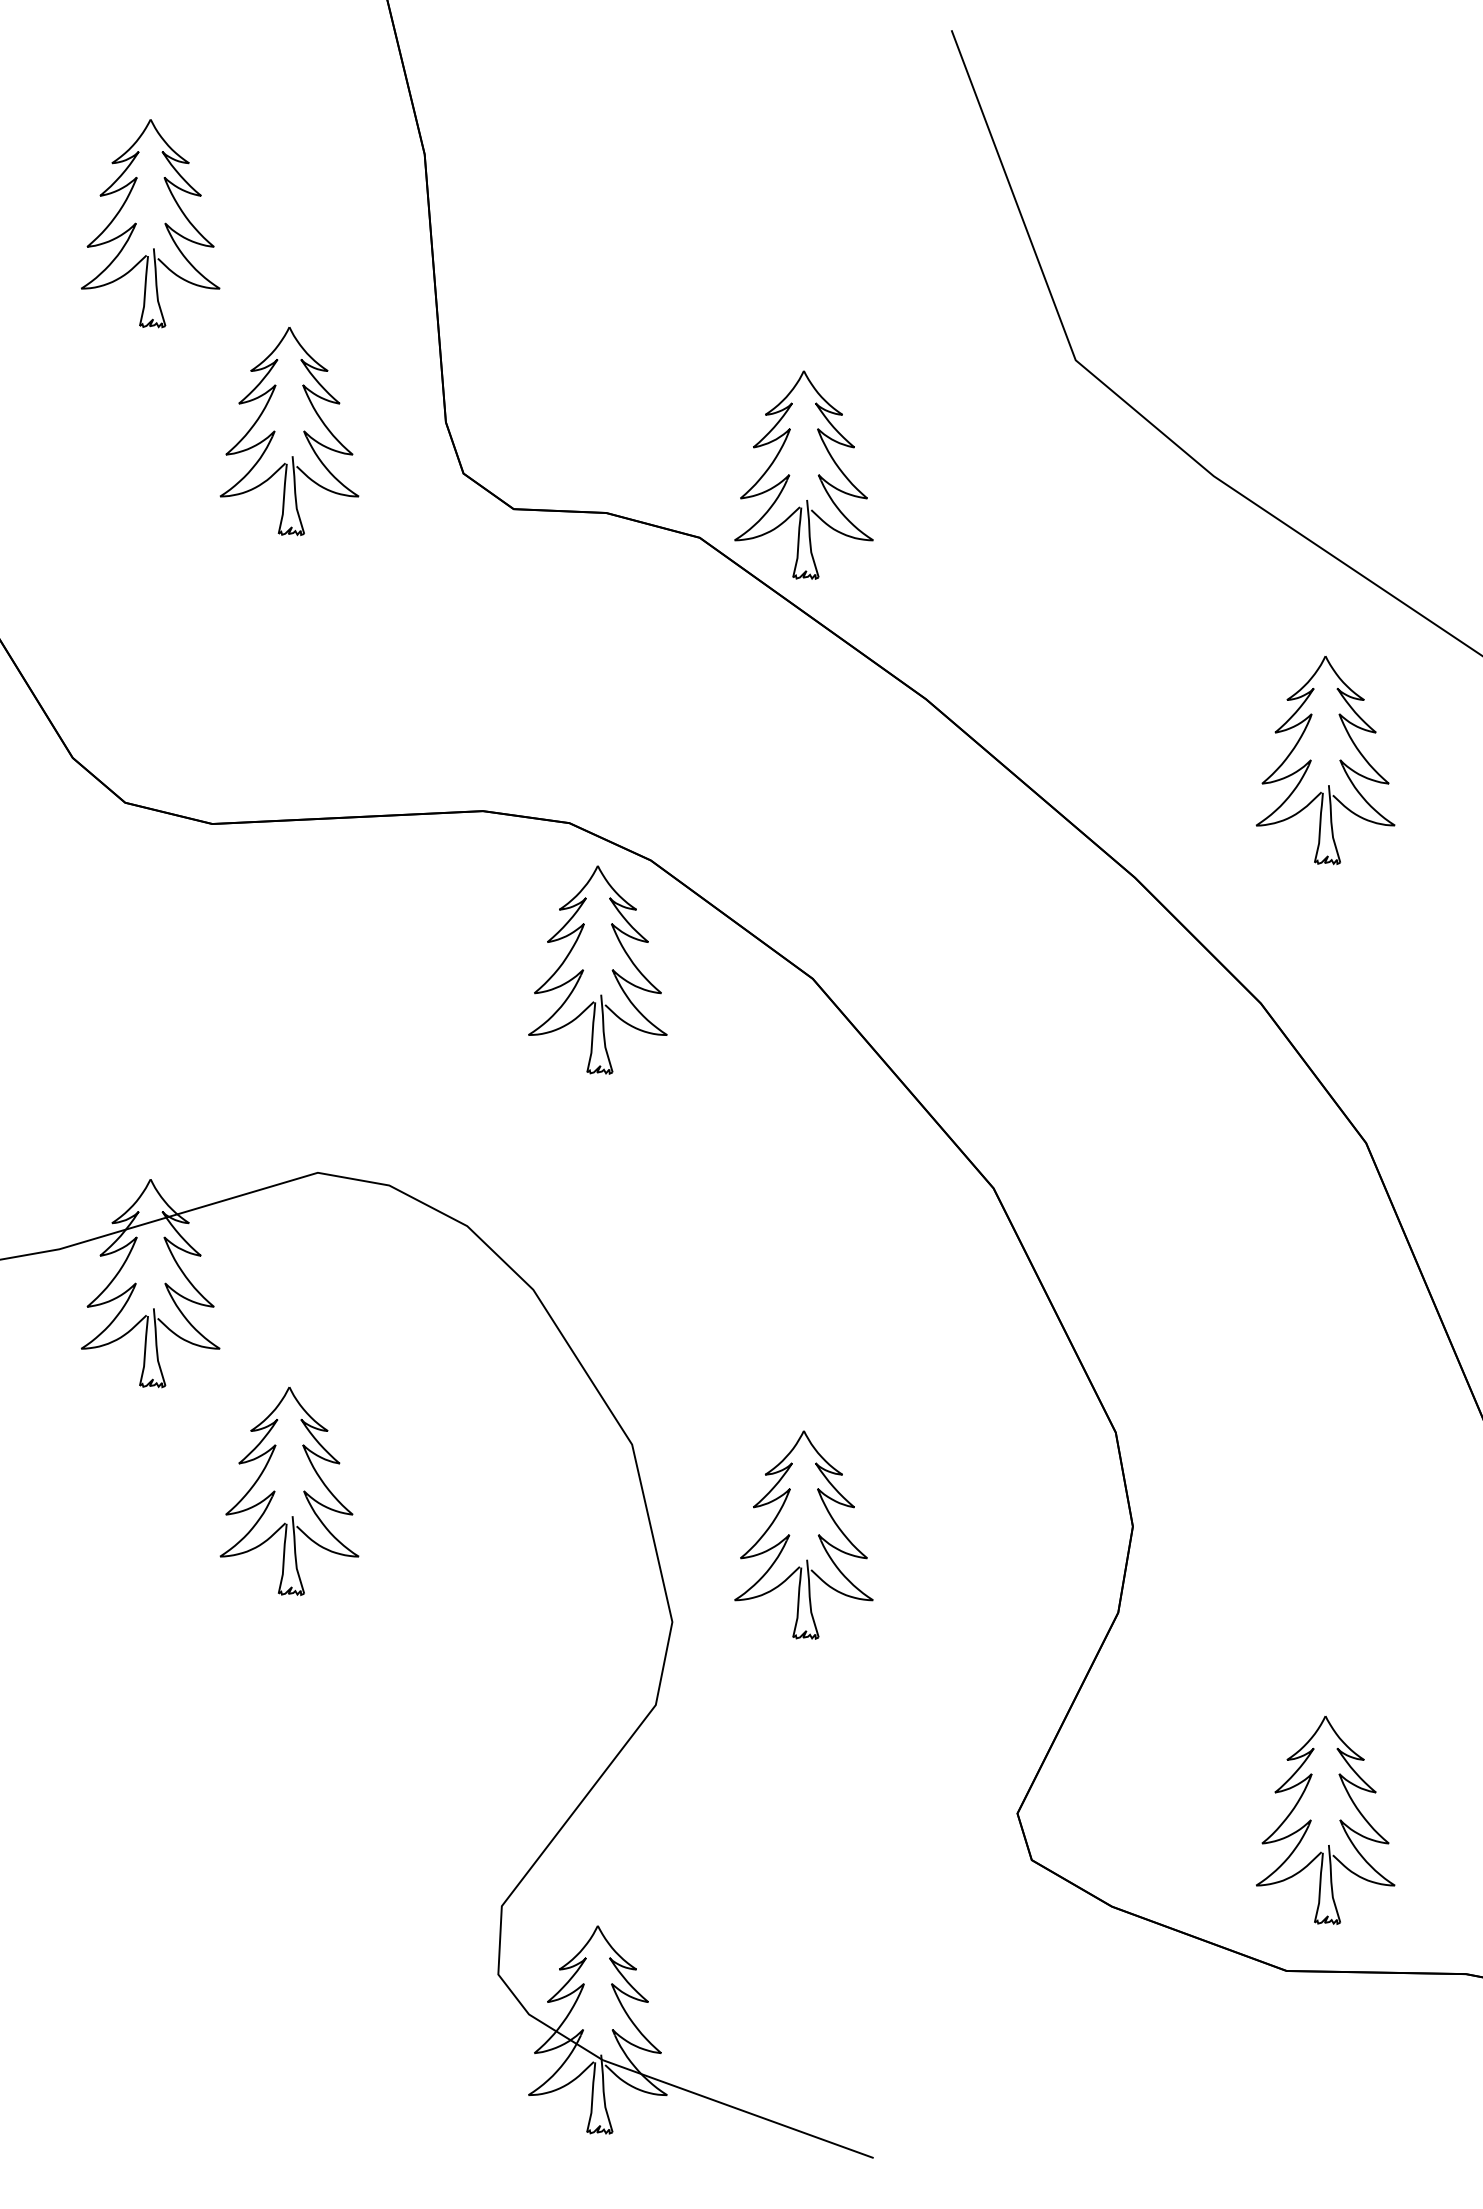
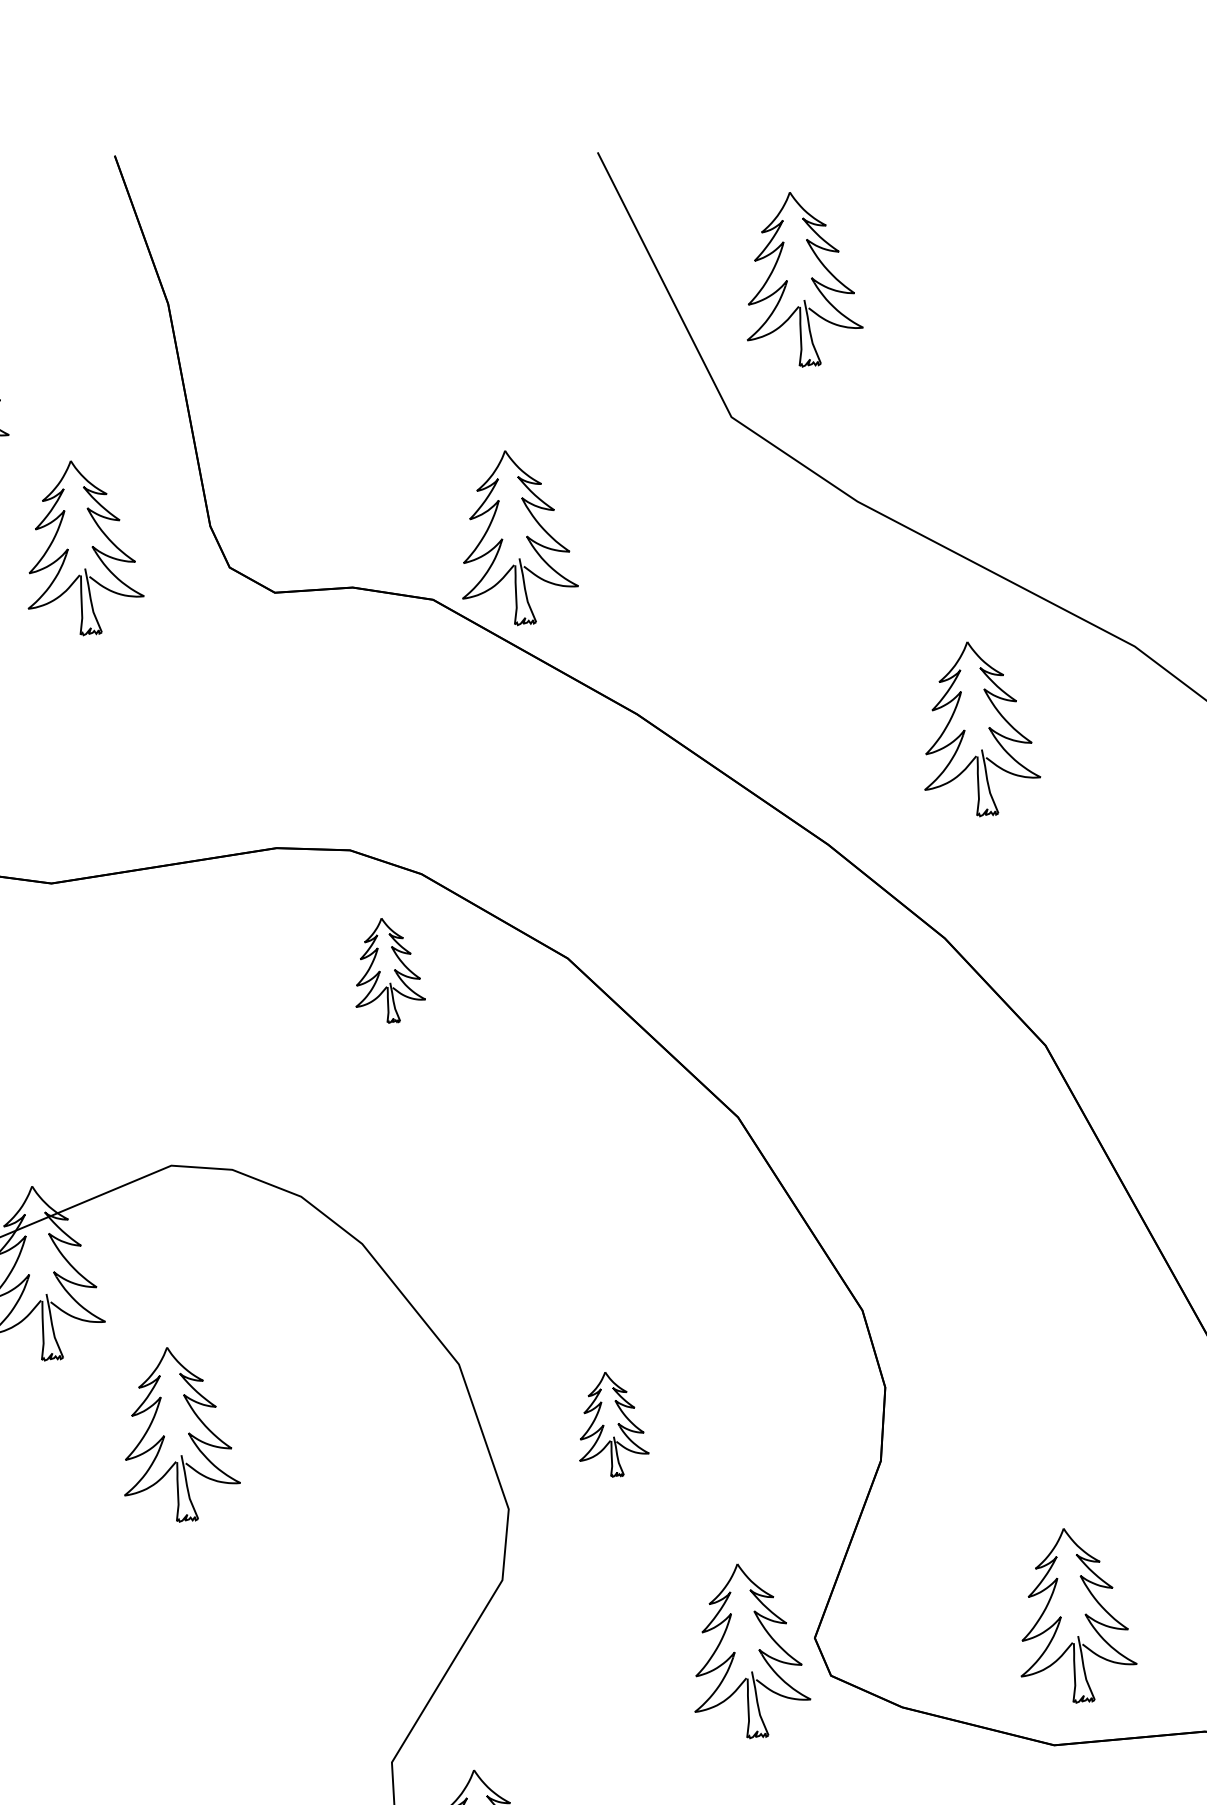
part: (1159, 206) -> (787, 280), added
part: (597, 969) -> (386, 970), size x0.6
part: (803, 1534) -> (610, 1424), size x0.6
part: (921, 1820) -> (735, 1652), added

